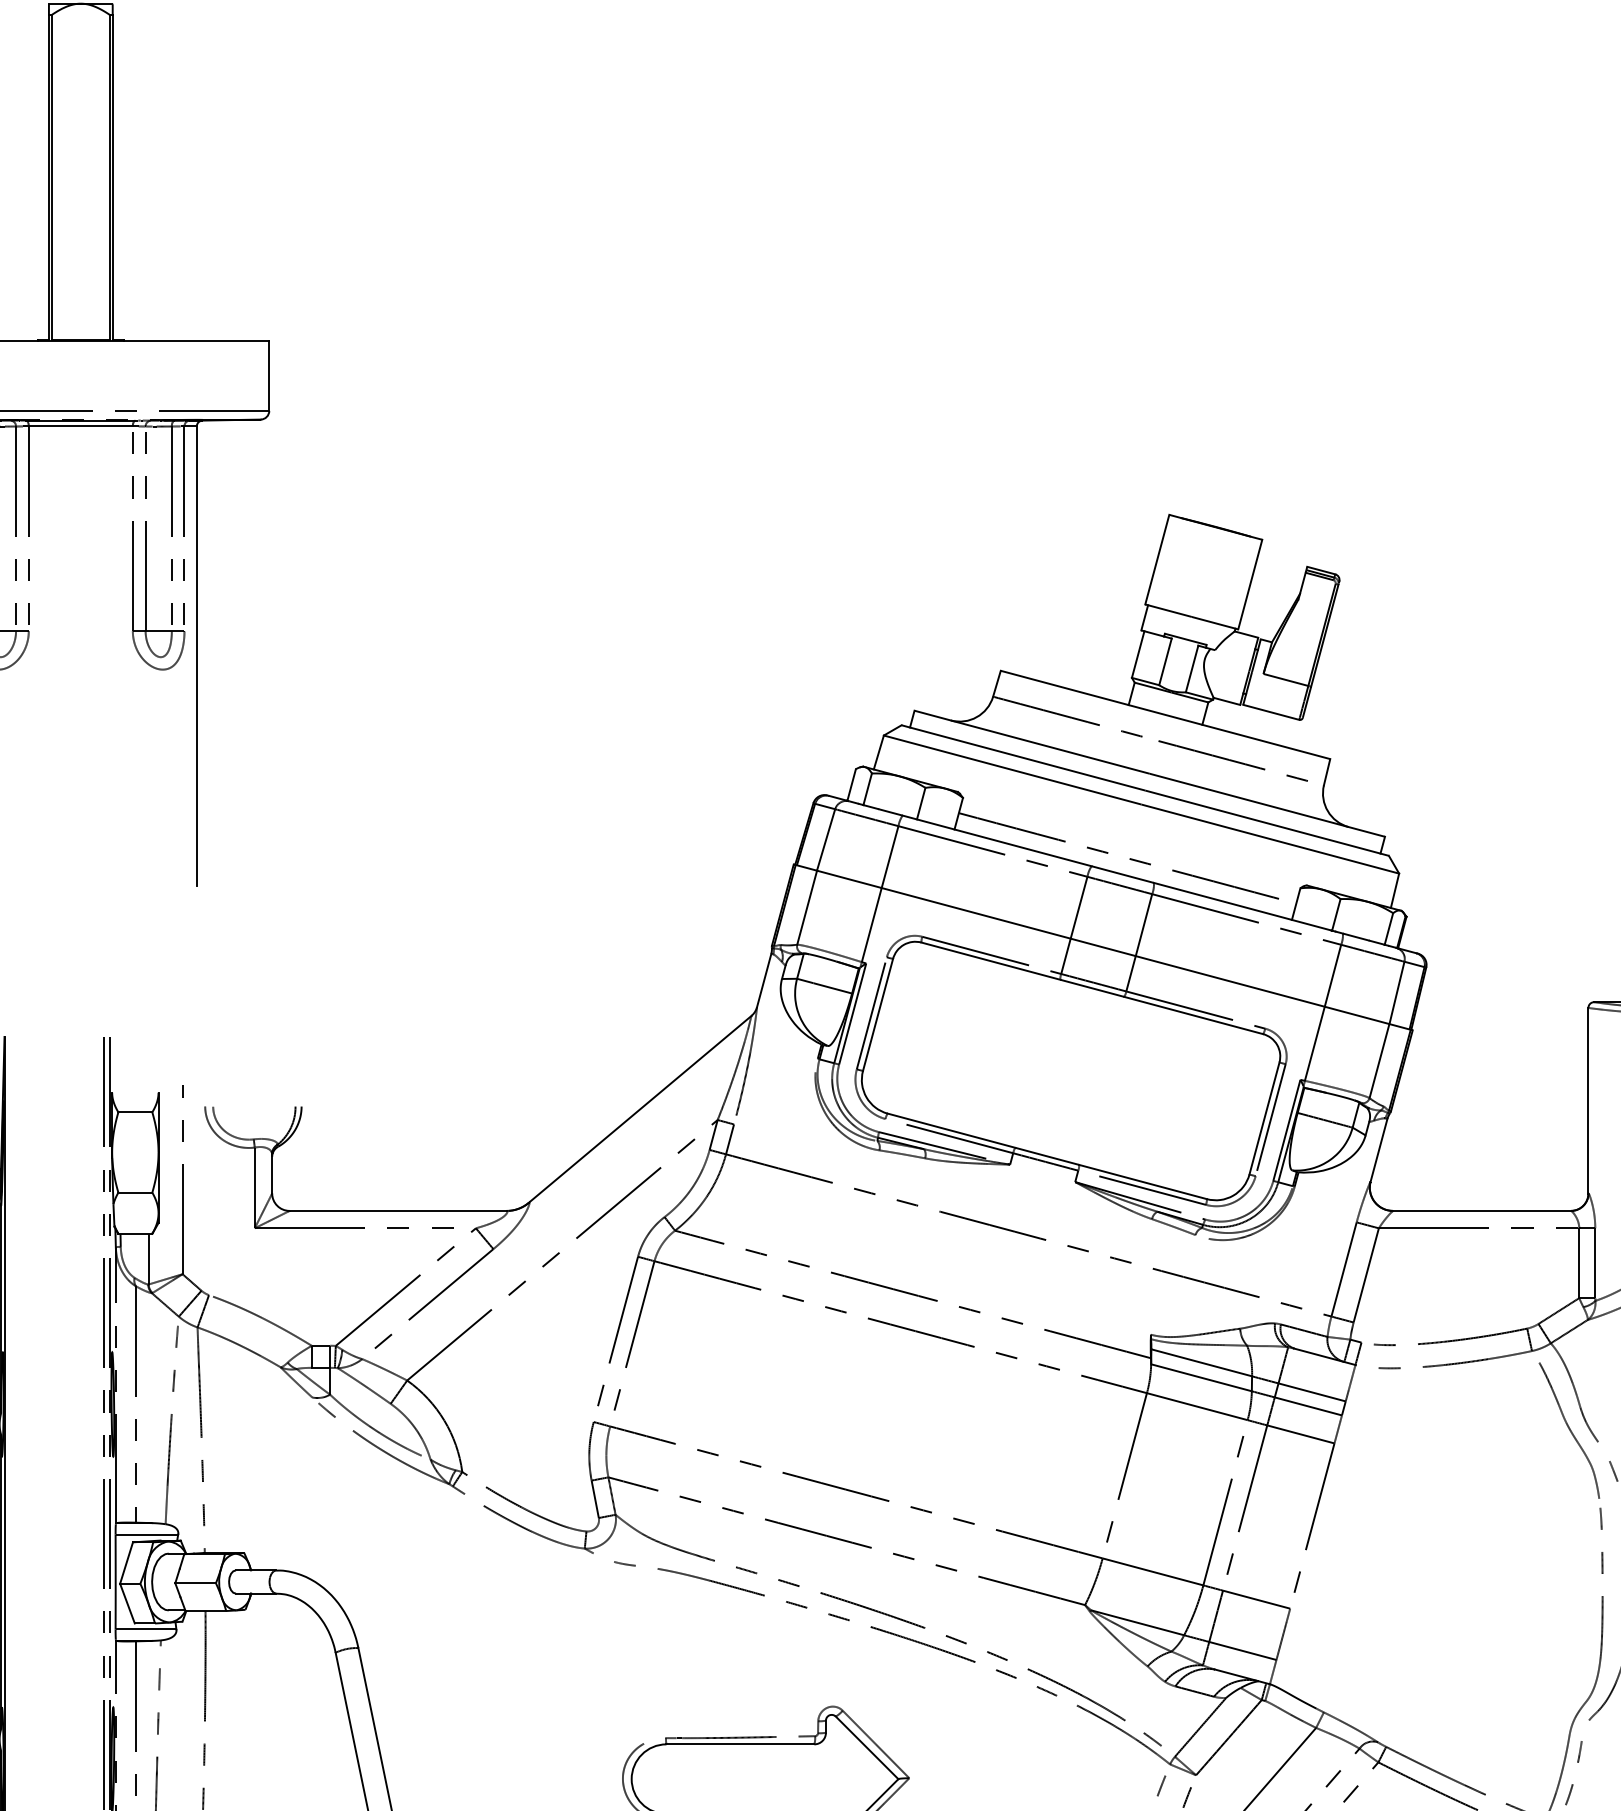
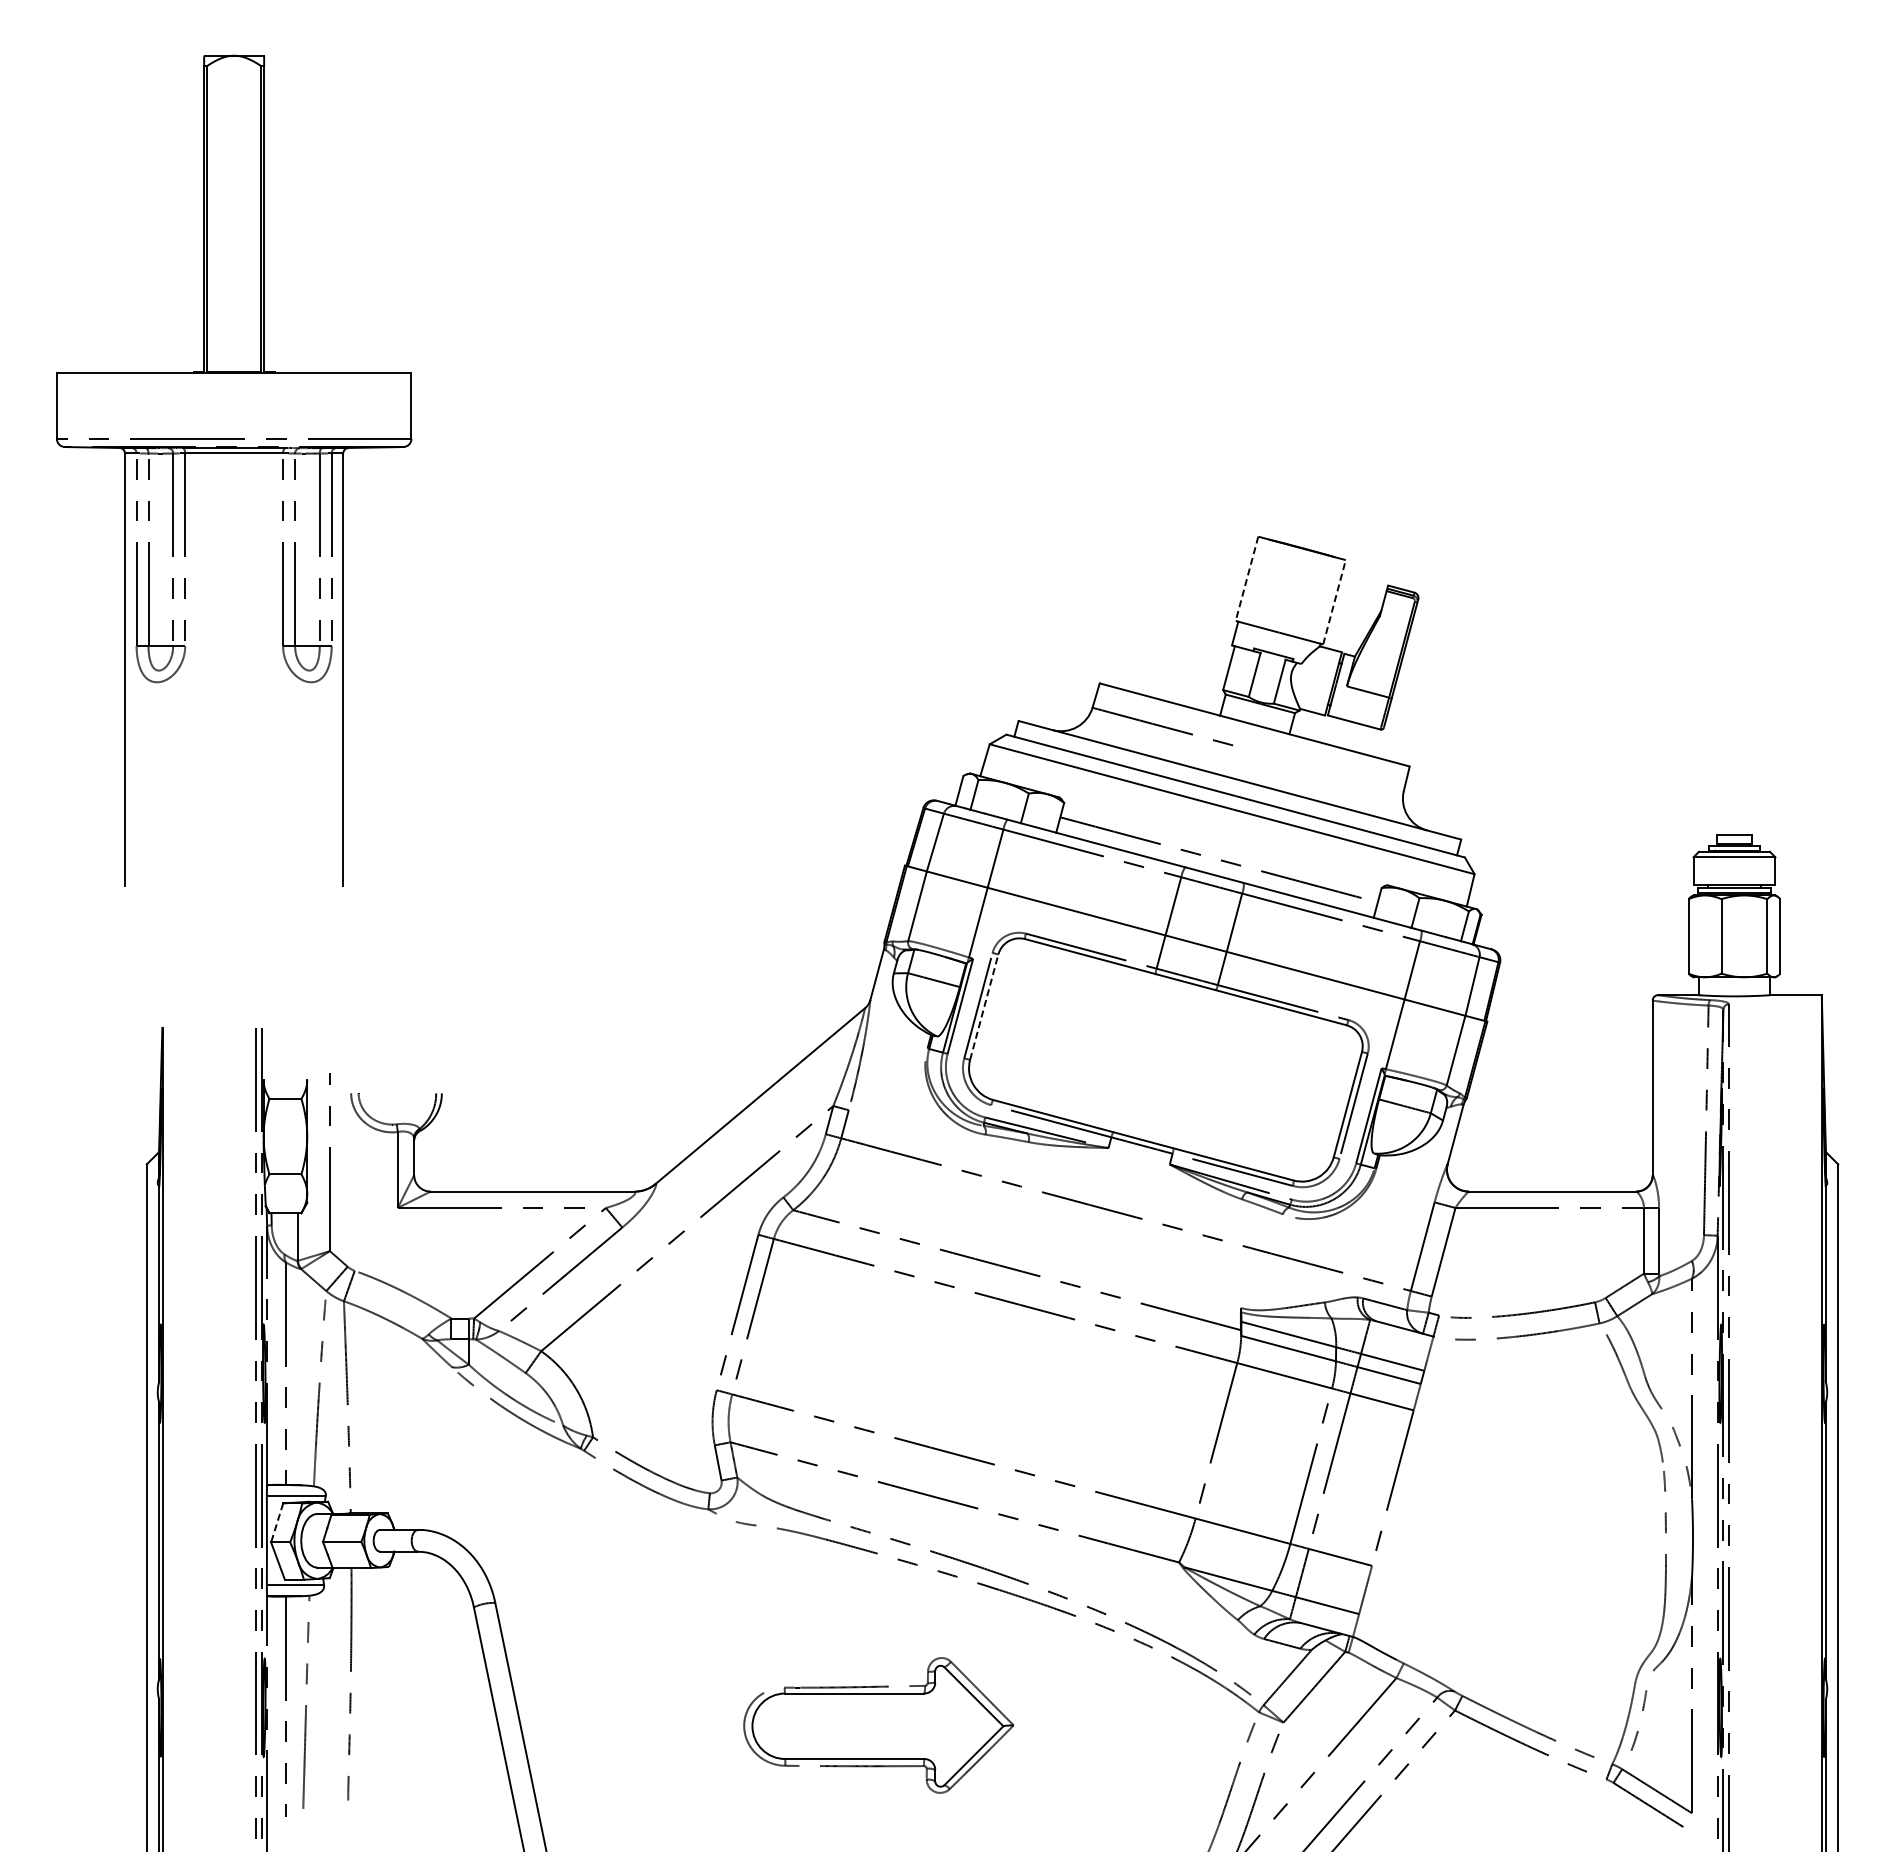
line: (1157, 559) -> (1247, 578), solid -> dashed
line: (1250, 584) -> (1334, 602), solid -> dashed
line: (1233, 760) -> (1318, 767), removed
line: (878, 1015) -> (984, 1007), solid -> dashed
line: (126, 1563) -> (277, 1523), solid -> dashed

